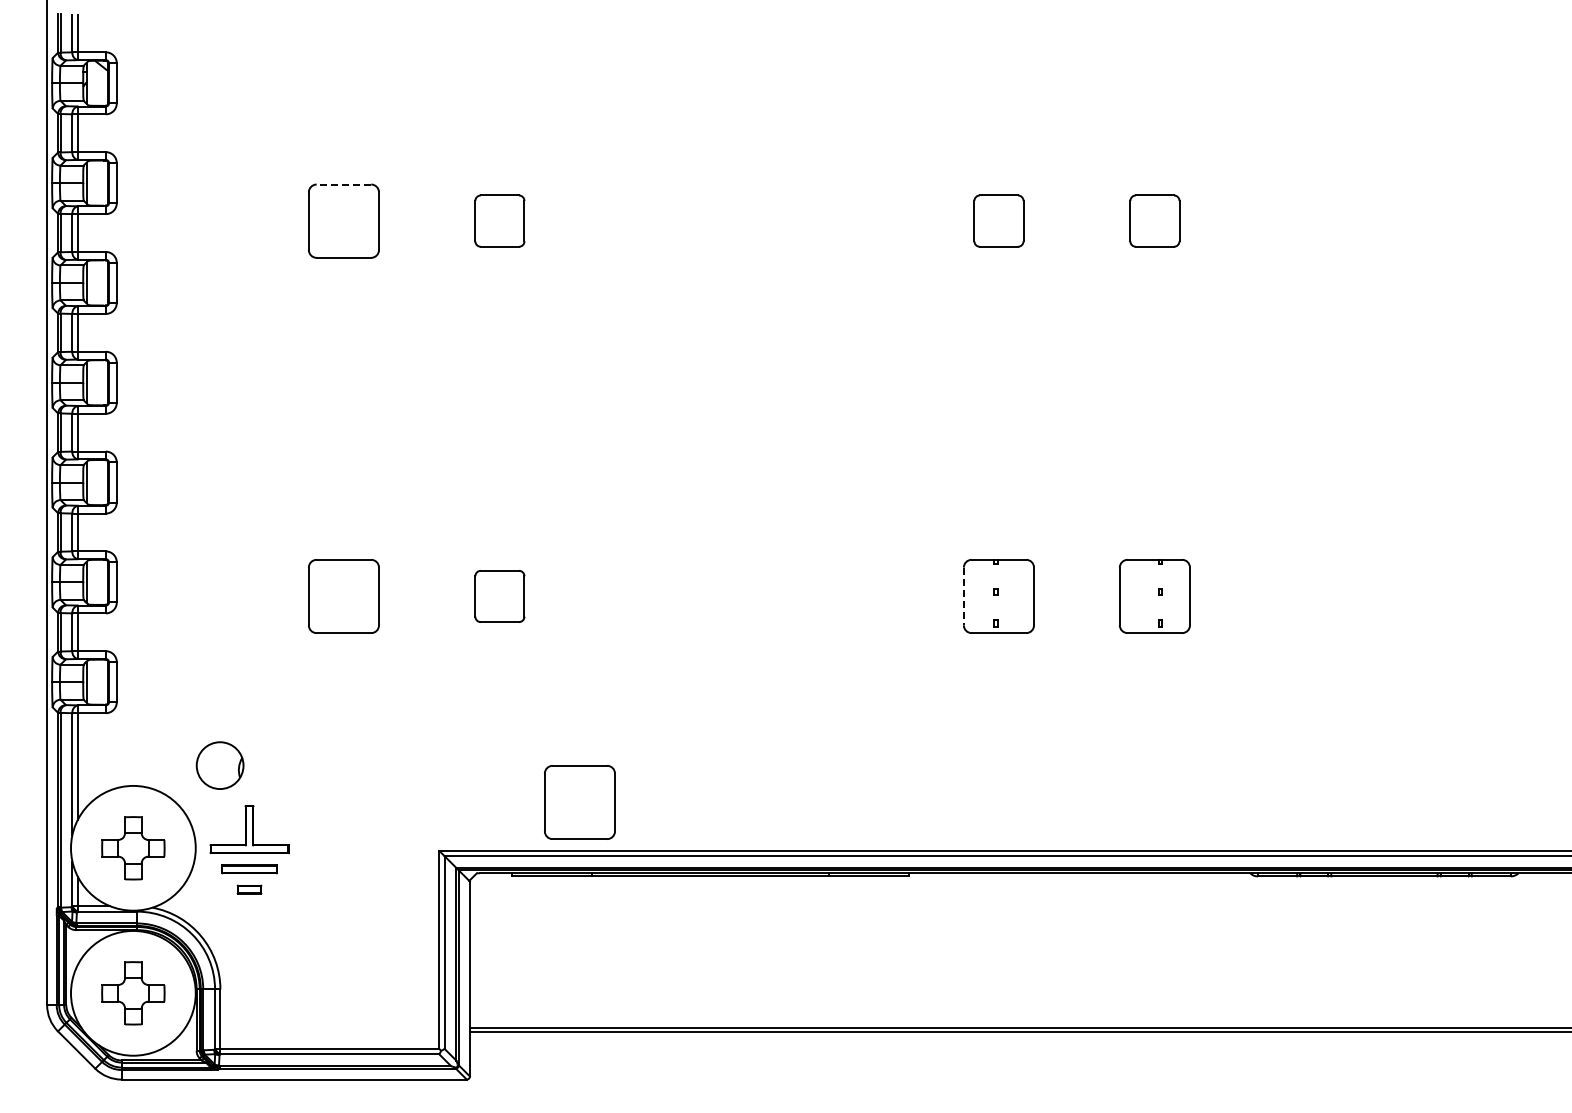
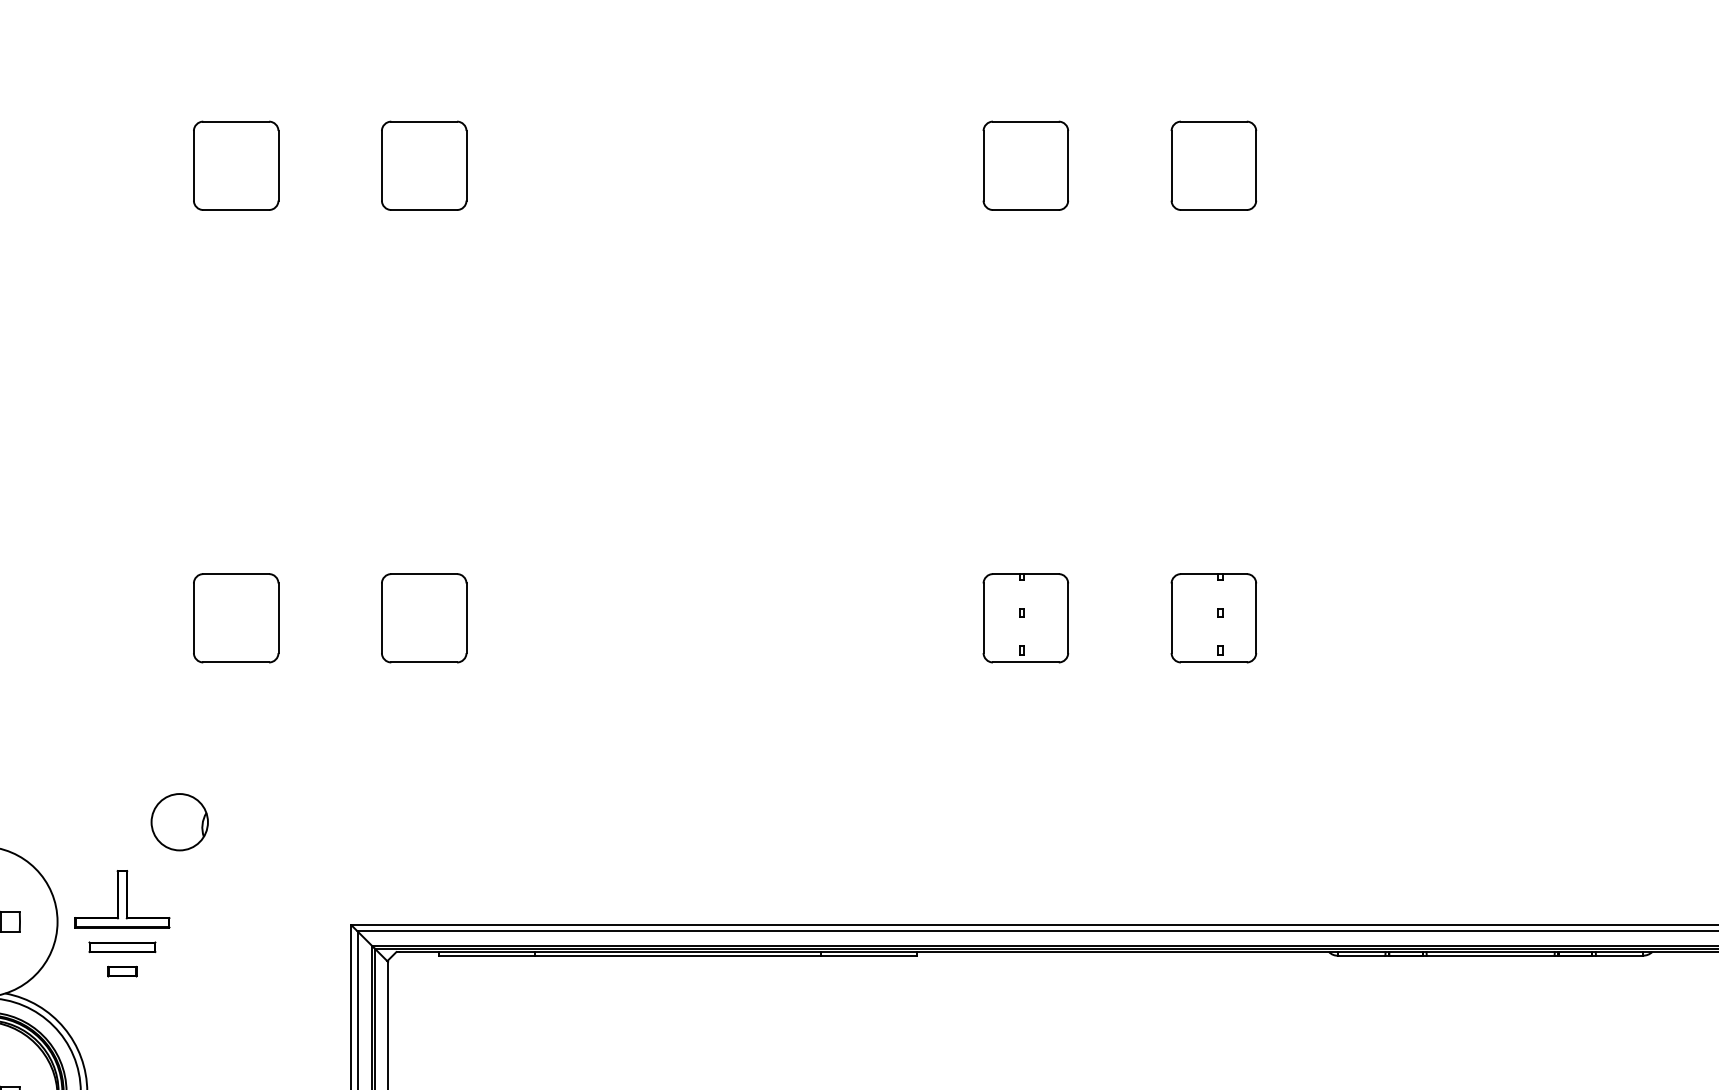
line: (343, 184) -> (235, 121), dashed -> solid
part: (499, 220) -> (423, 164), size x1.43
part: (998, 220) -> (1025, 164), size x1.43
part: (1154, 220) -> (1213, 164), size x1.43
part: (499, 596) -> (423, 618), size x1.43
line: (963, 596) -> (983, 618), dashed -> solid
part: (219, 765) -> (179, 822), moved
part: (579, 802) -> (520, 866), removed

